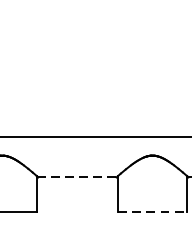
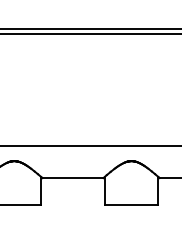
line: (76, 177) -> (72, 178), dashed -> solid
line: (152, 211) -> (131, 204), dashed -> solid

